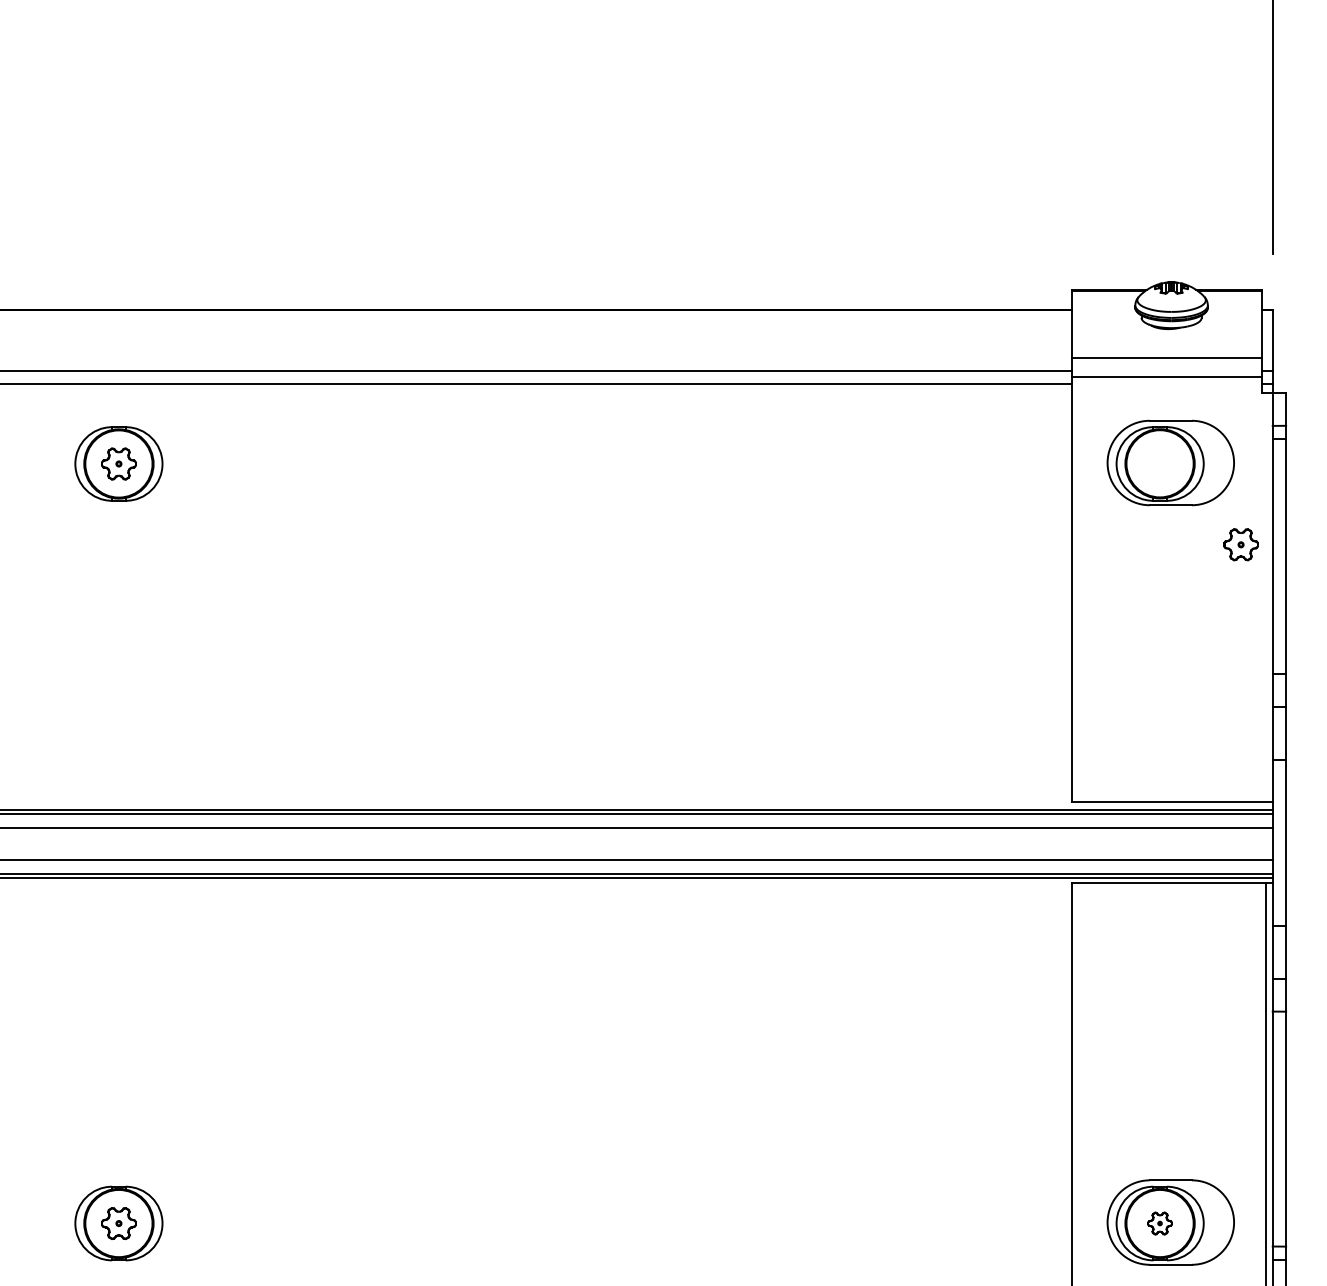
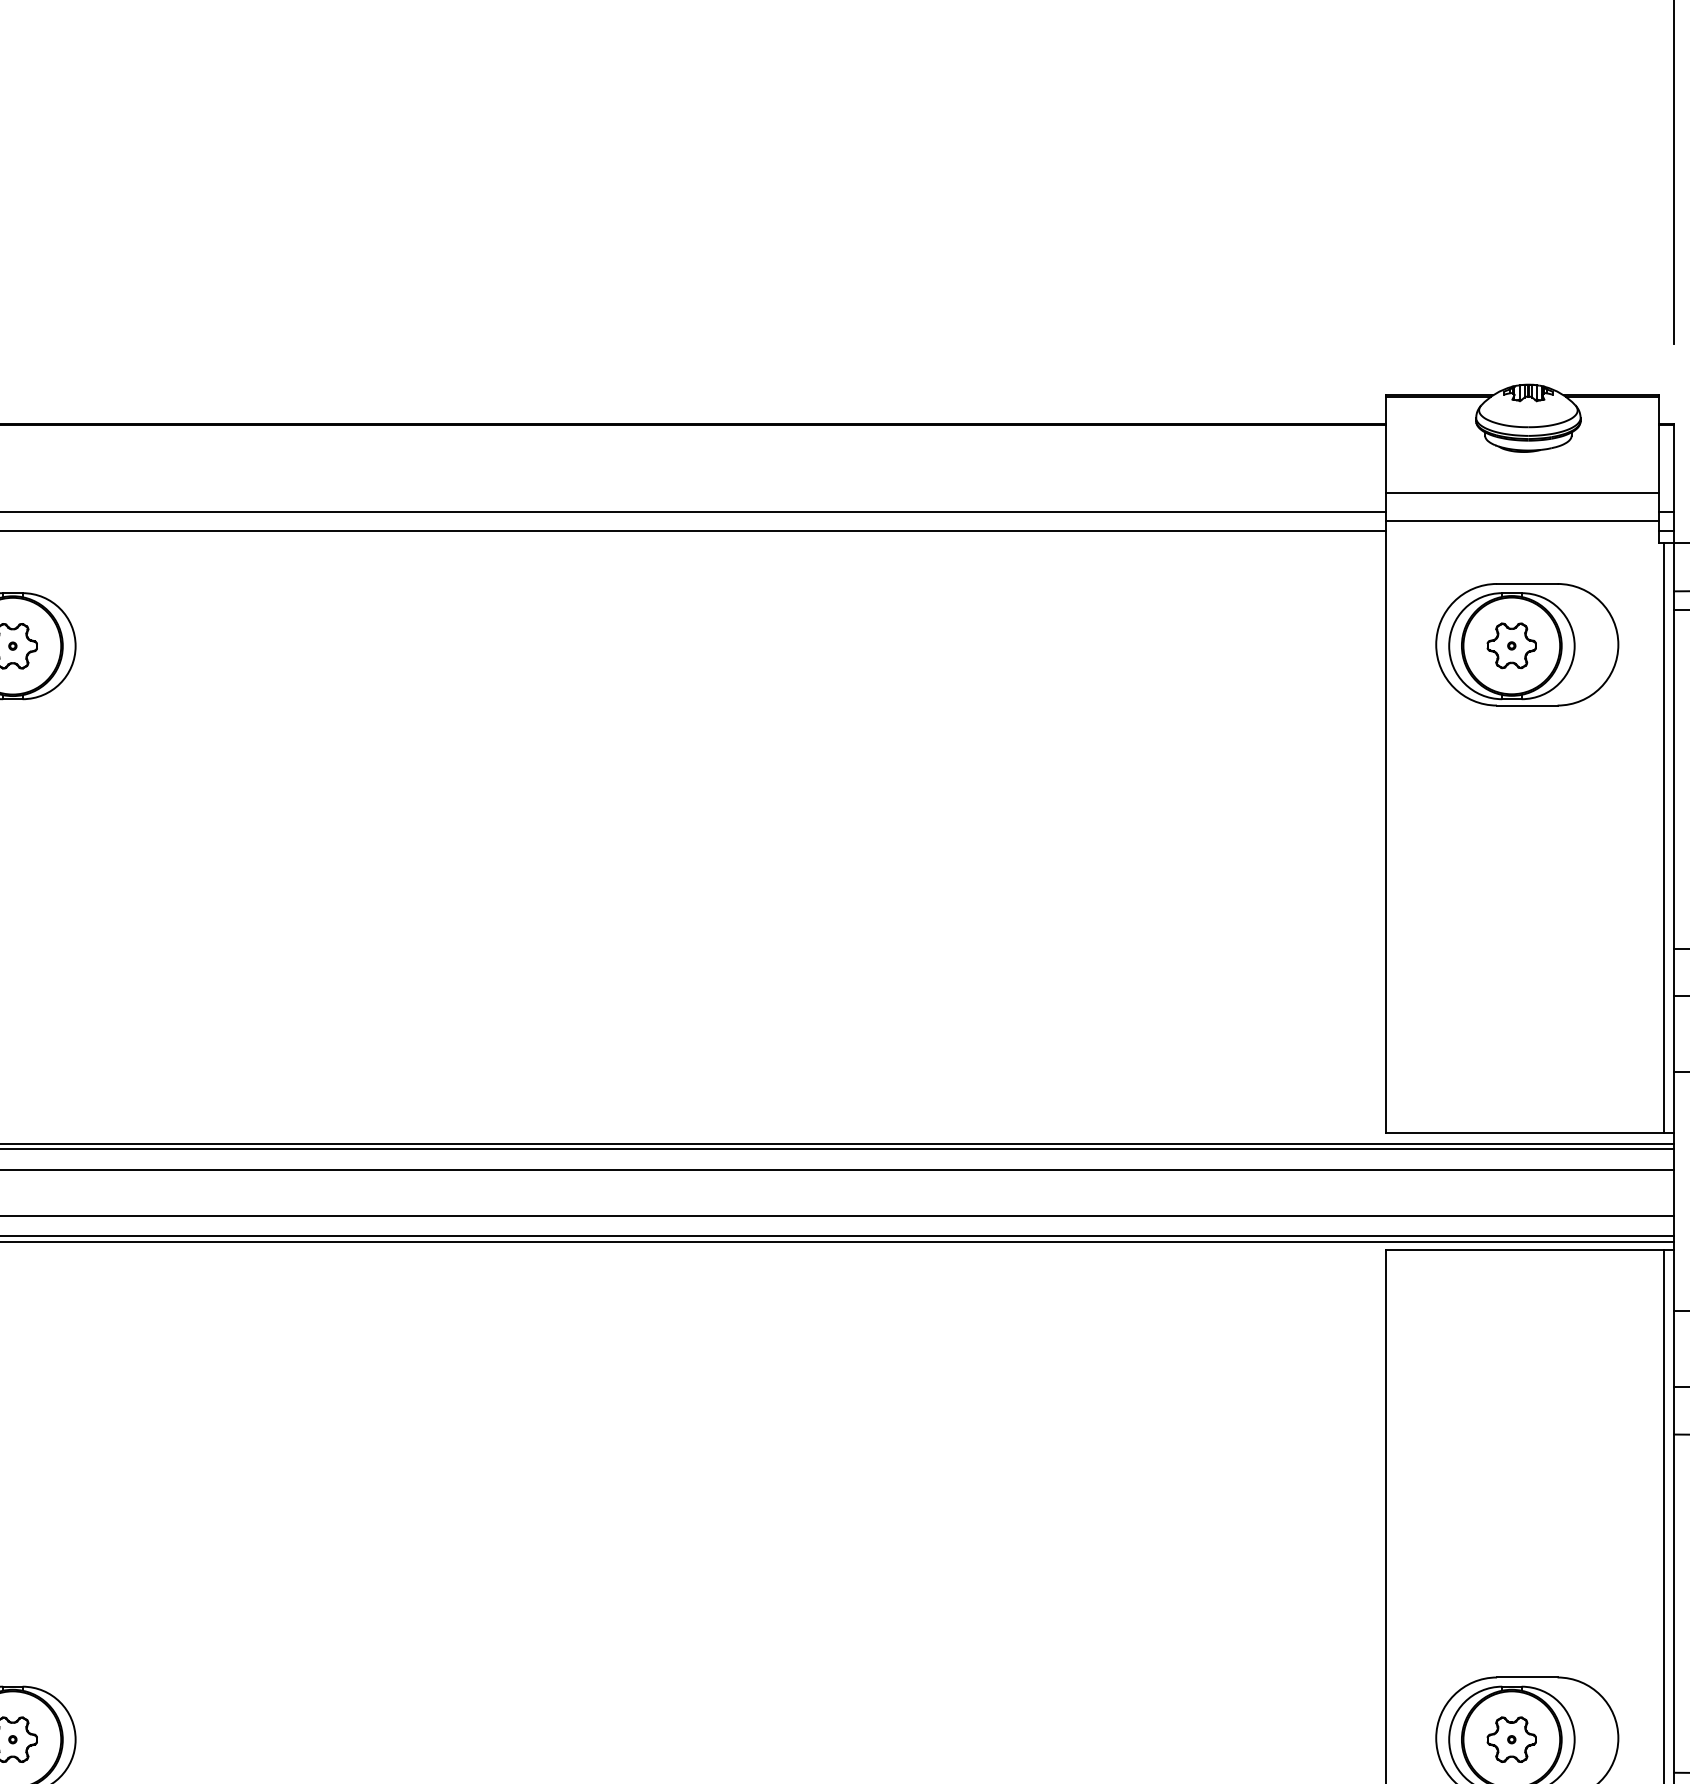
part: (1240, 544) -> (1510, 645), moved
line: (1265, 597) -> (1663, 838), added
part: (1159, 1223) -> (1510, 1739), size x1.43

